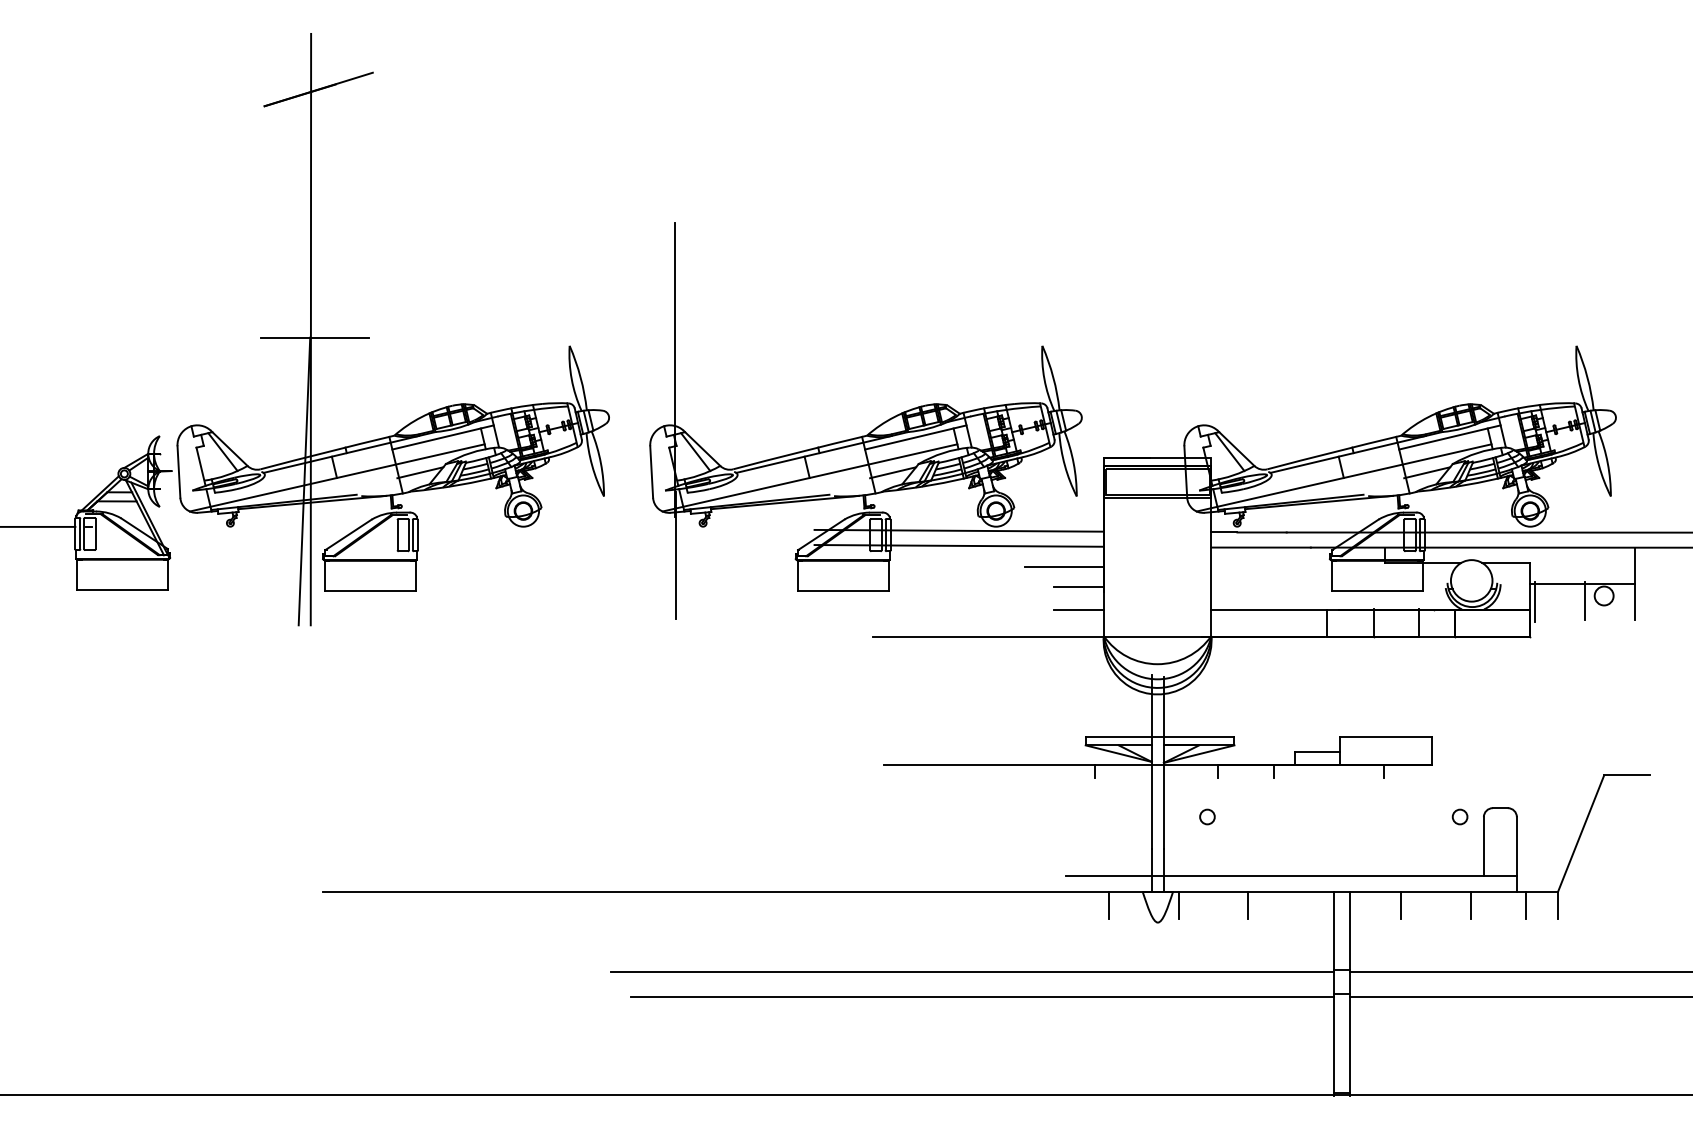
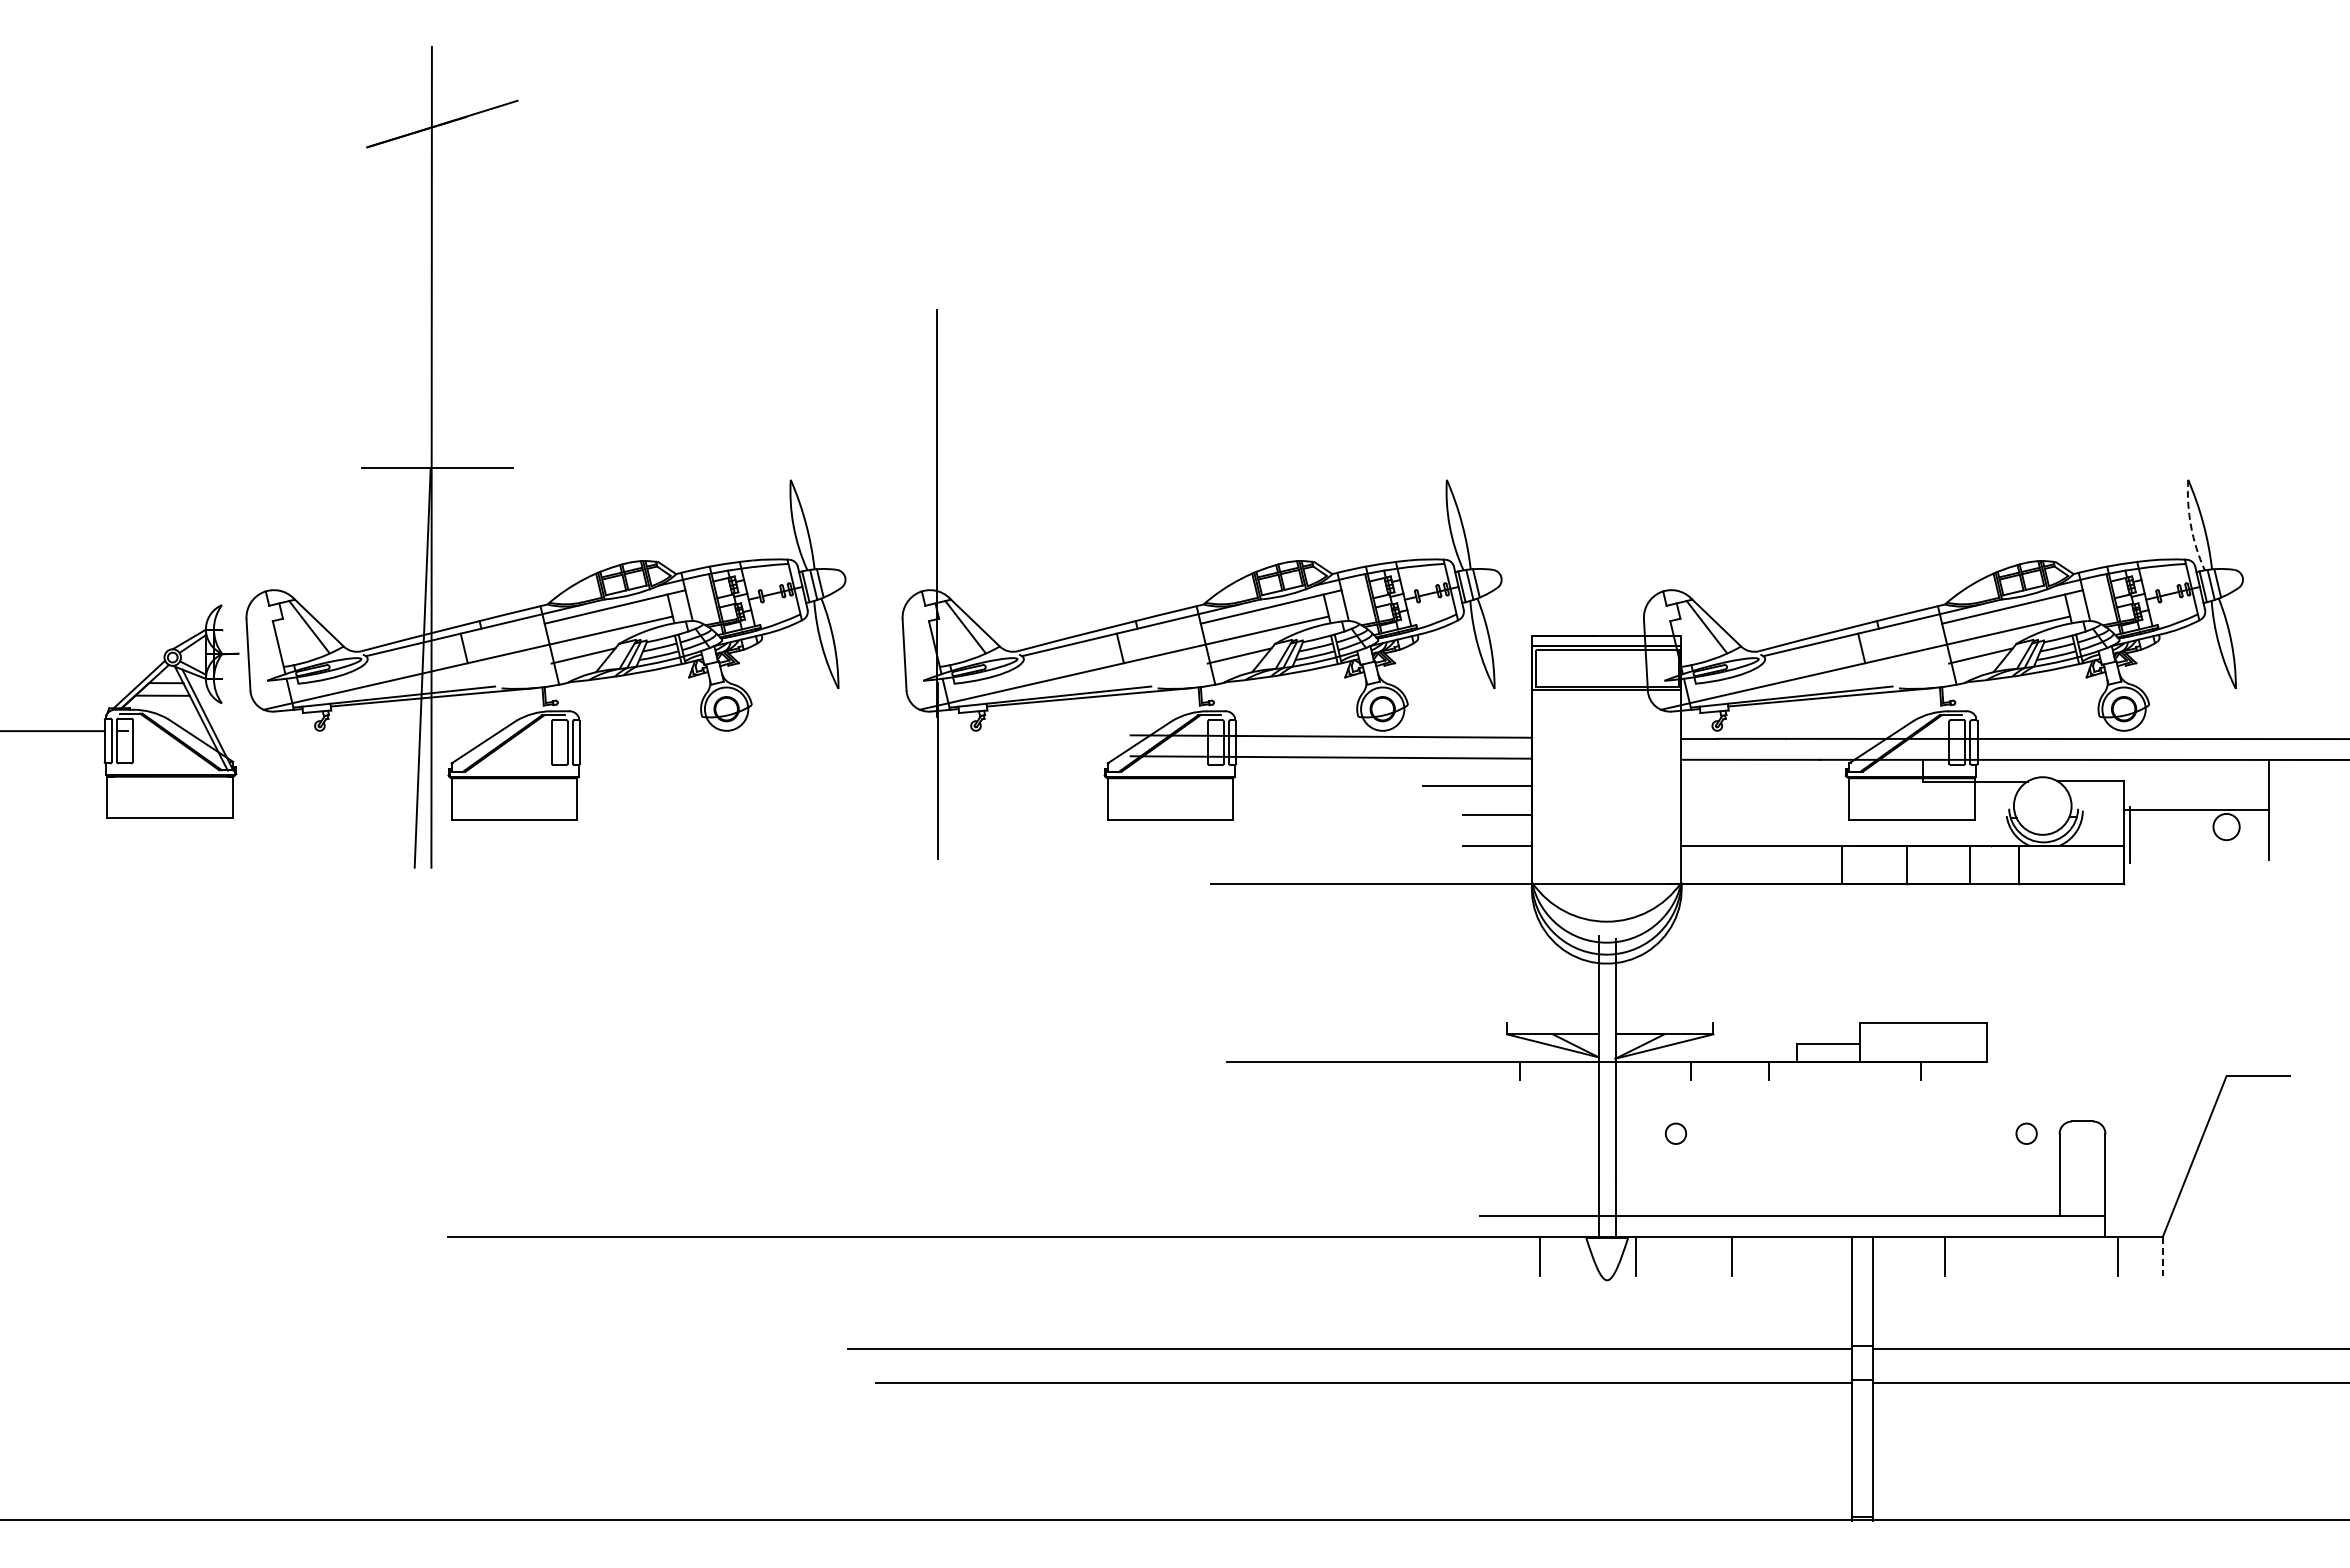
arc: (1578, 379) -> (2191, 526), solid -> dashed
line: (1585, 599) -> (2200, 832), removed
line: (1160, 737) -> (1610, 1023), removed
line: (1470, 905) -> (2041, 1256), removed
line: (1557, 905) -> (2162, 1256), solid -> dashed

